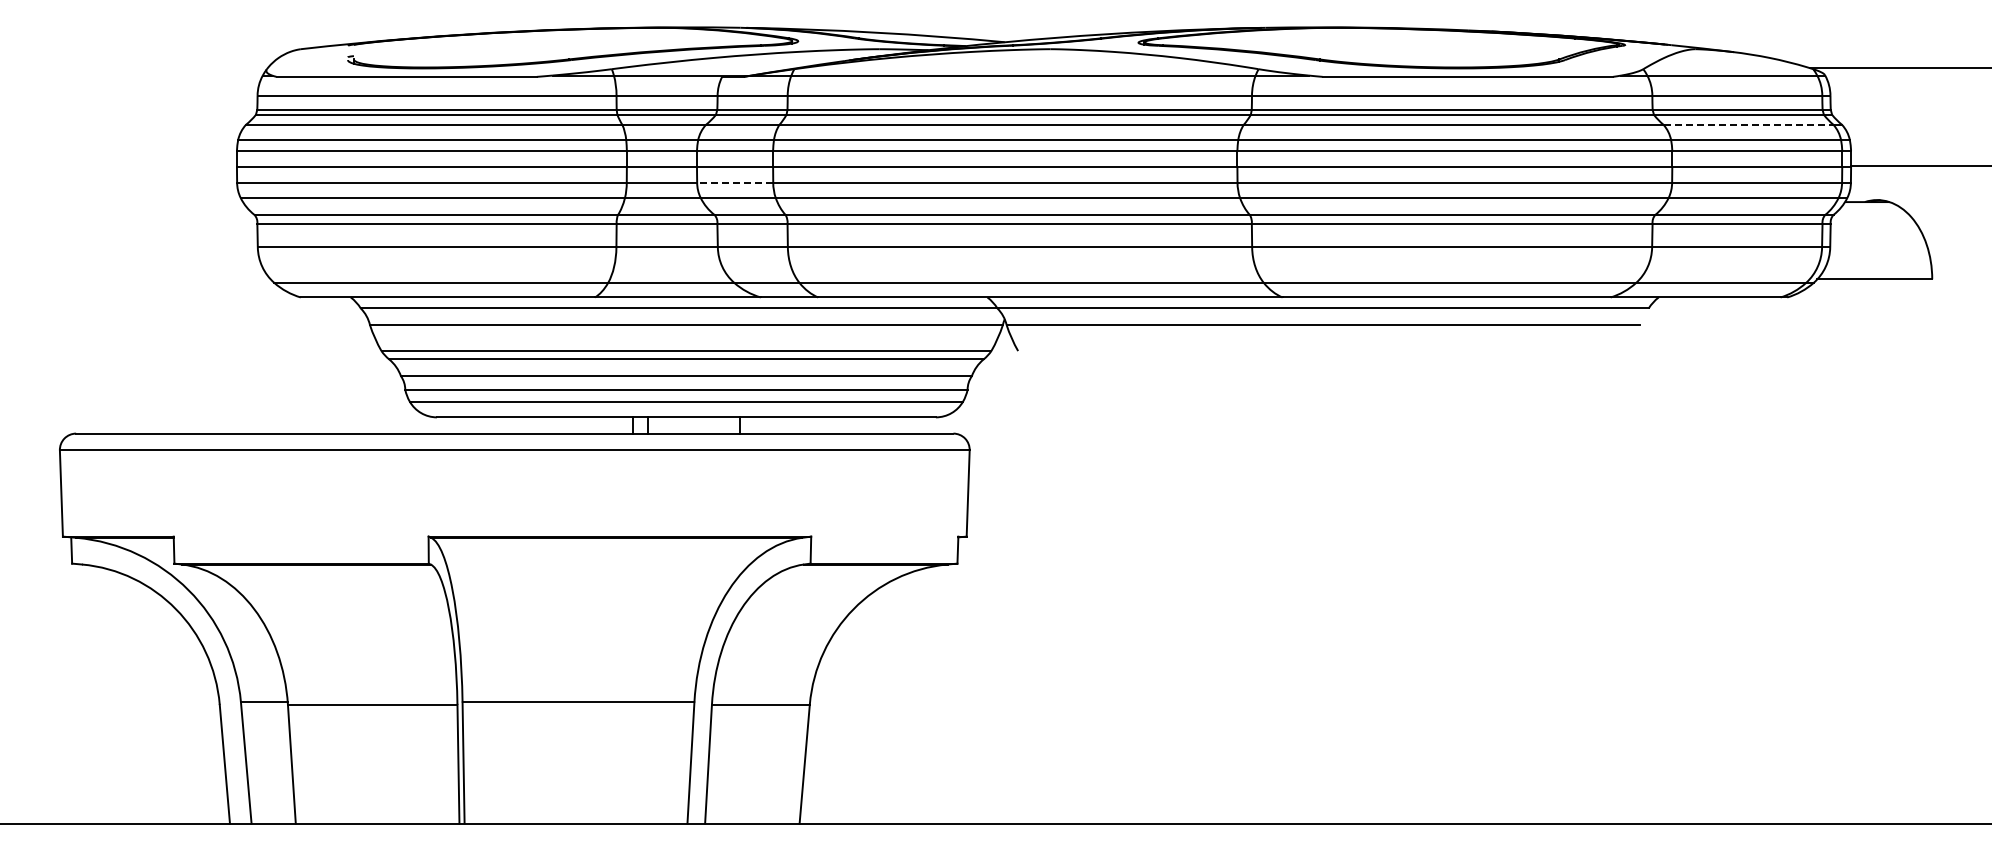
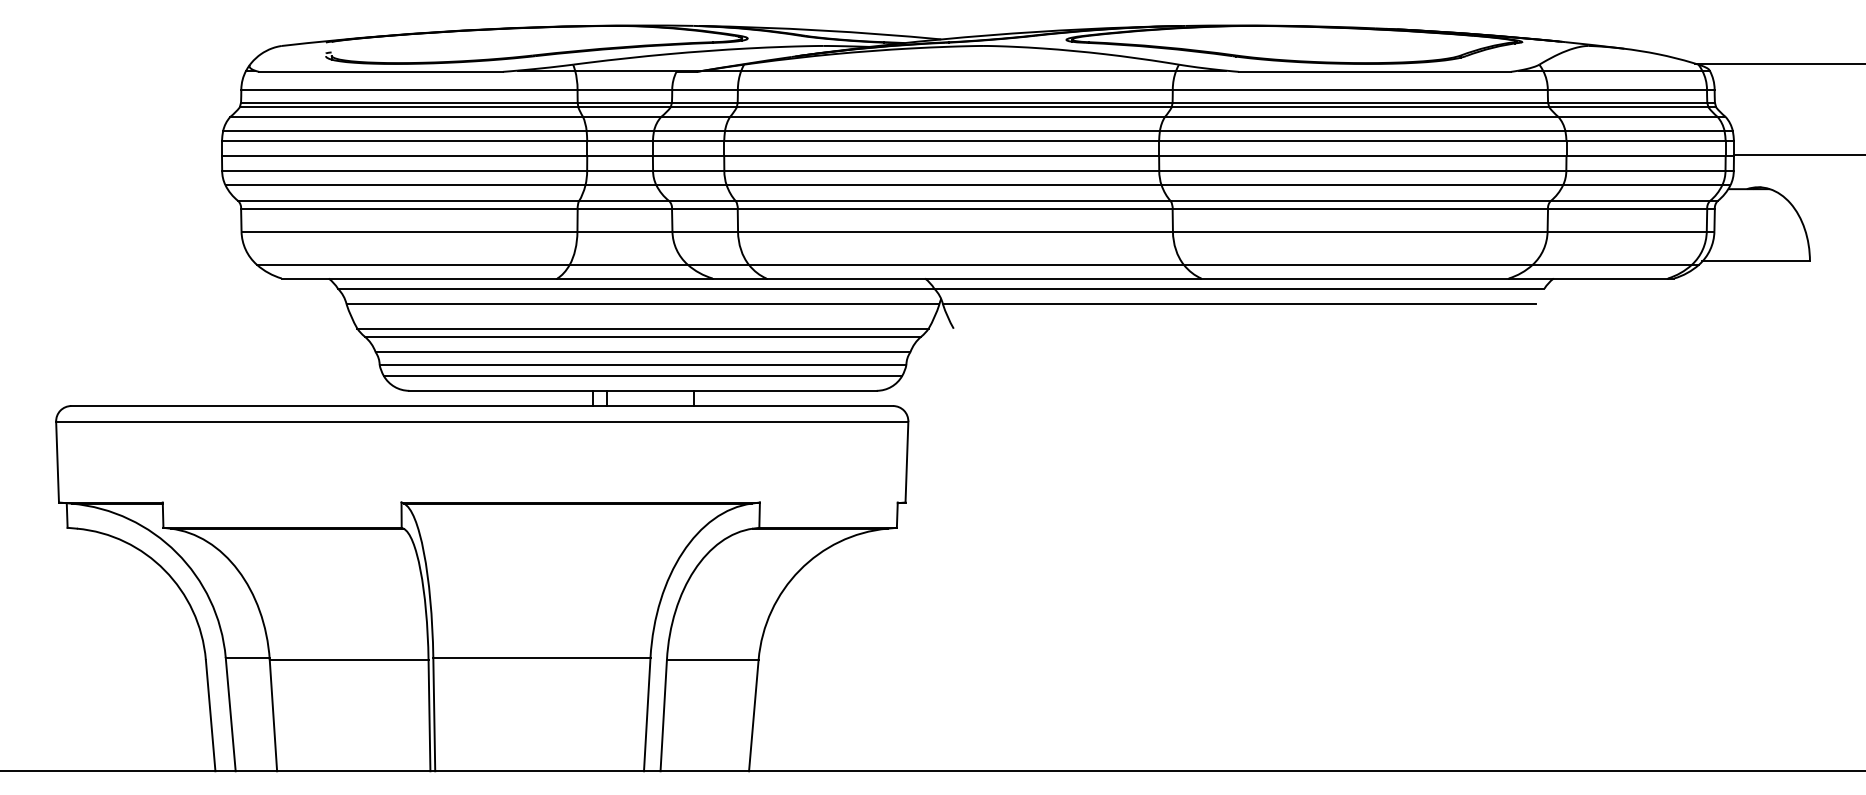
line: (1748, 124) -> (1637, 116), dashed -> solid
line: (734, 182) -> (688, 170), dashed -> solid

